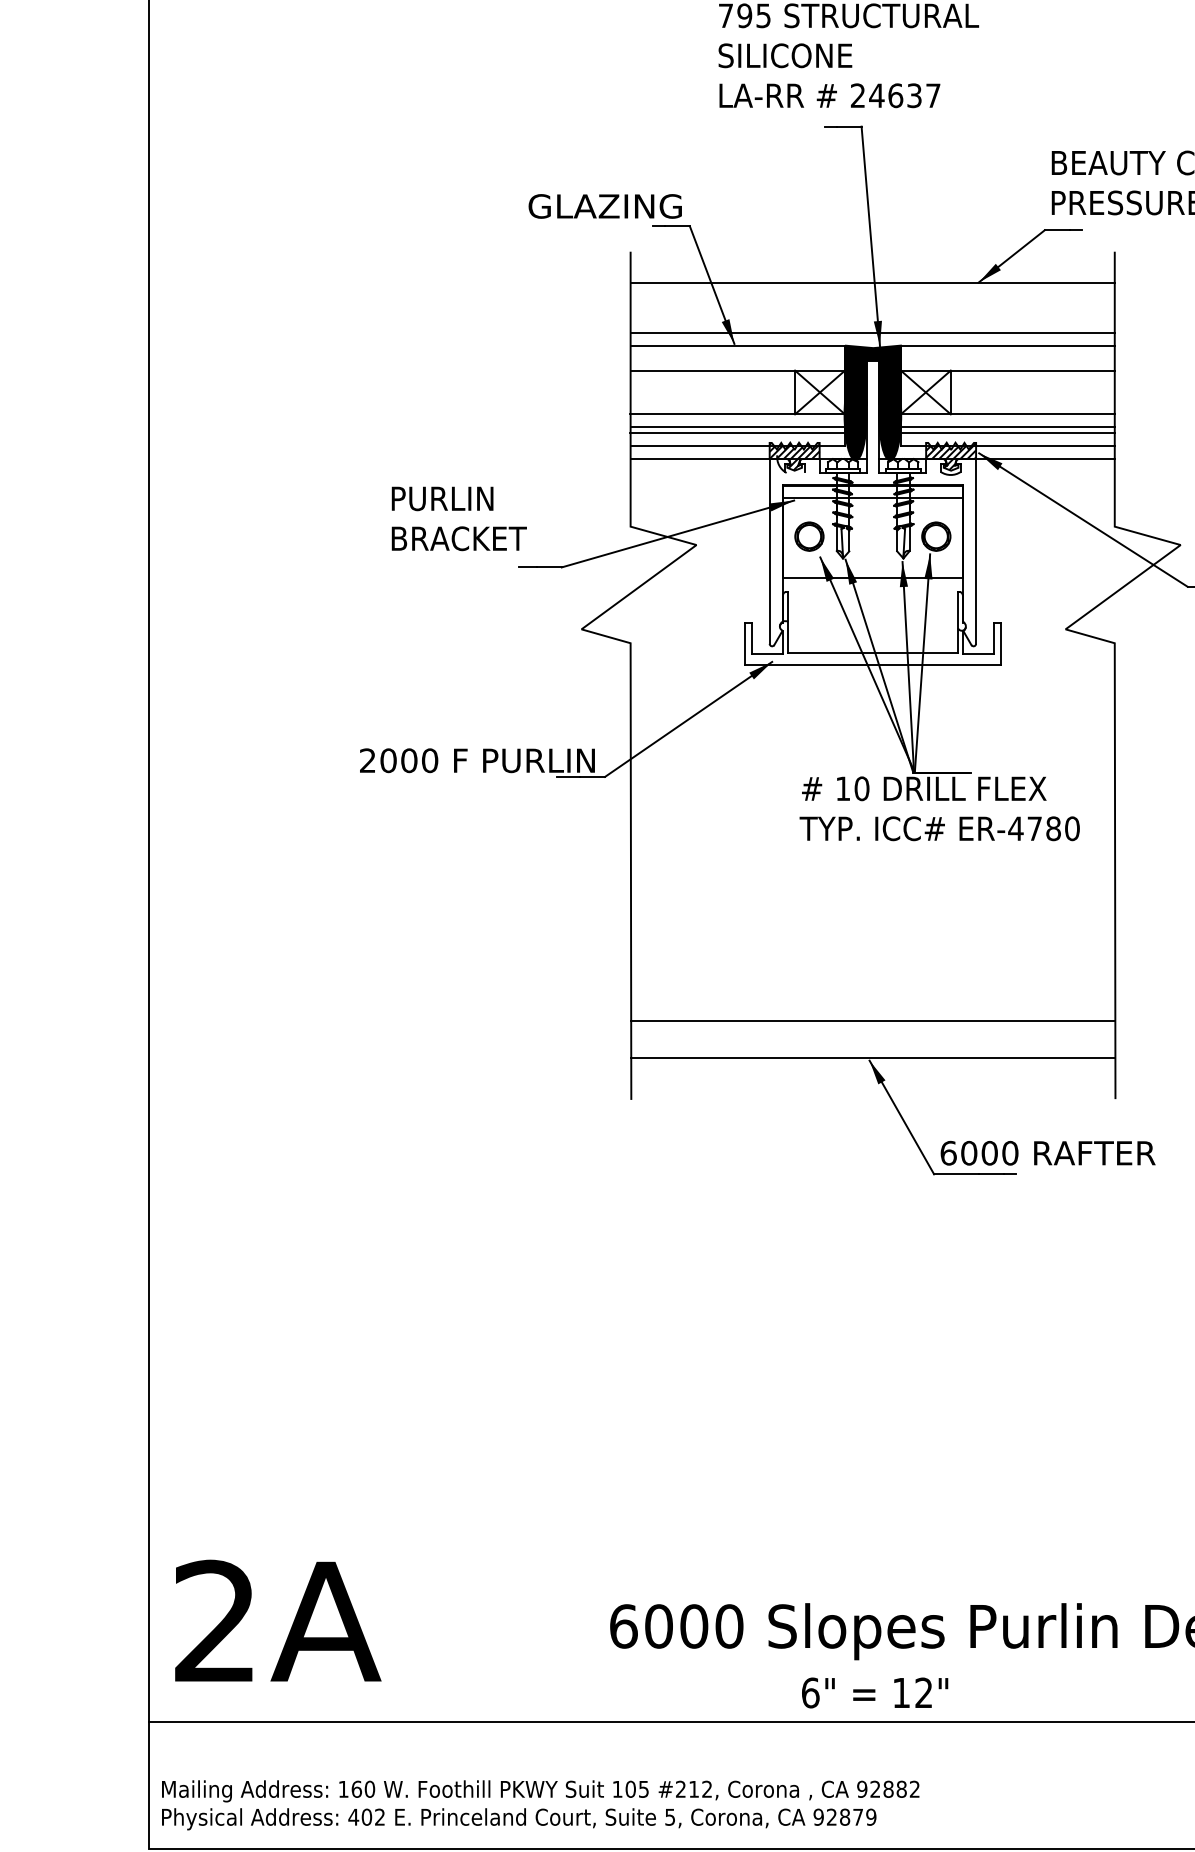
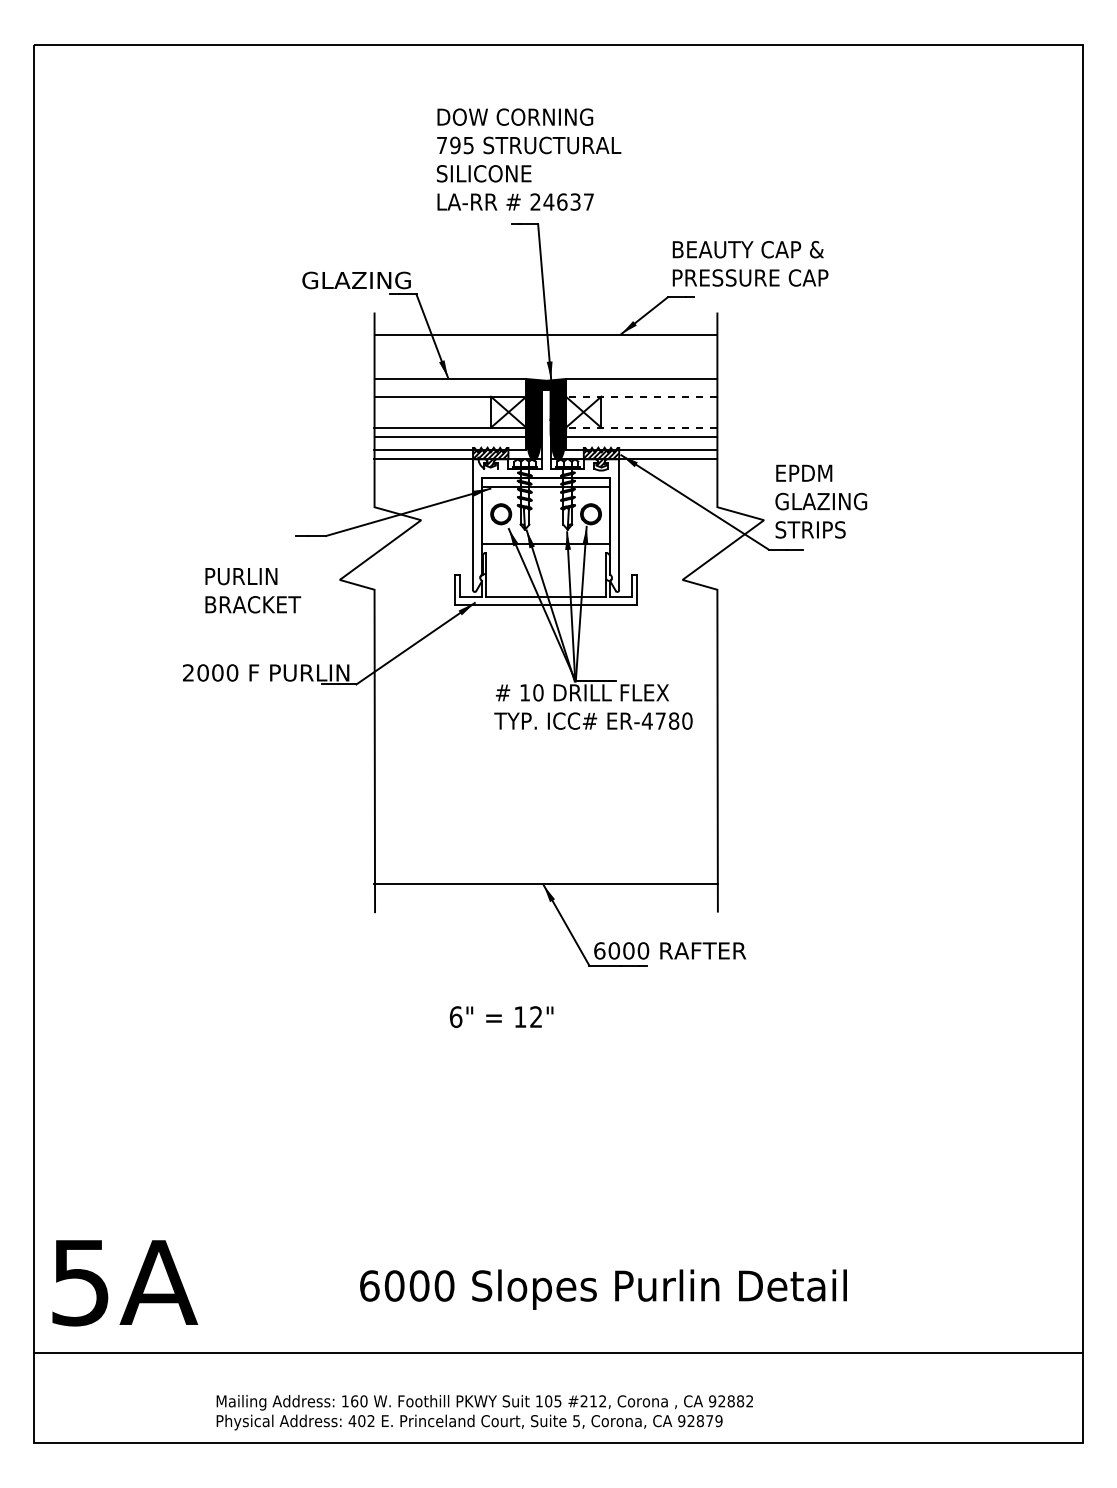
line: (872, 333) -> (545, 370), removed
line: (1007, 370) -> (641, 396), solid -> dashed
line: (1007, 414) -> (641, 427), solid -> dashed
line: (737, 432) -> (450, 440), removed
line: (1007, 432) -> (641, 440), removed
text: (459, 518) -> (253, 590), moved
line: (872, 1021) -> (545, 857), removed
text: (215, 1621) -> (80, 1282), 2A -> 5A
text: (874, 1692) -> (501, 1016), moved
text: (540, 1805) -> (484, 1412), moved

